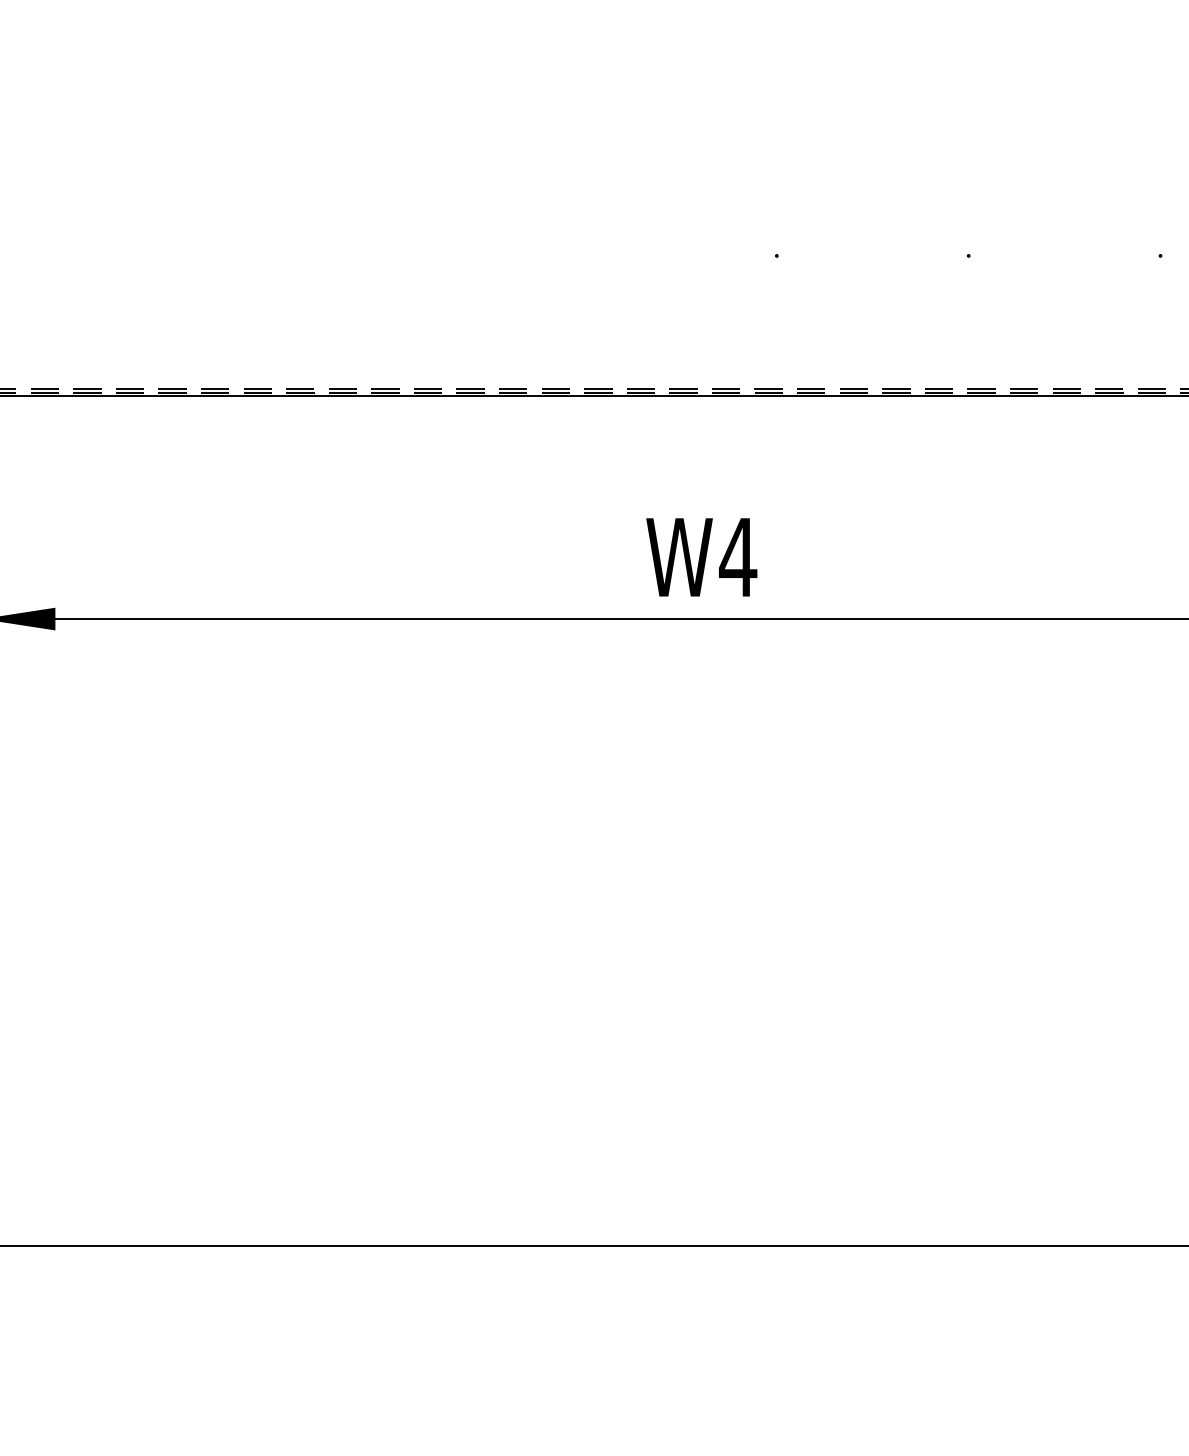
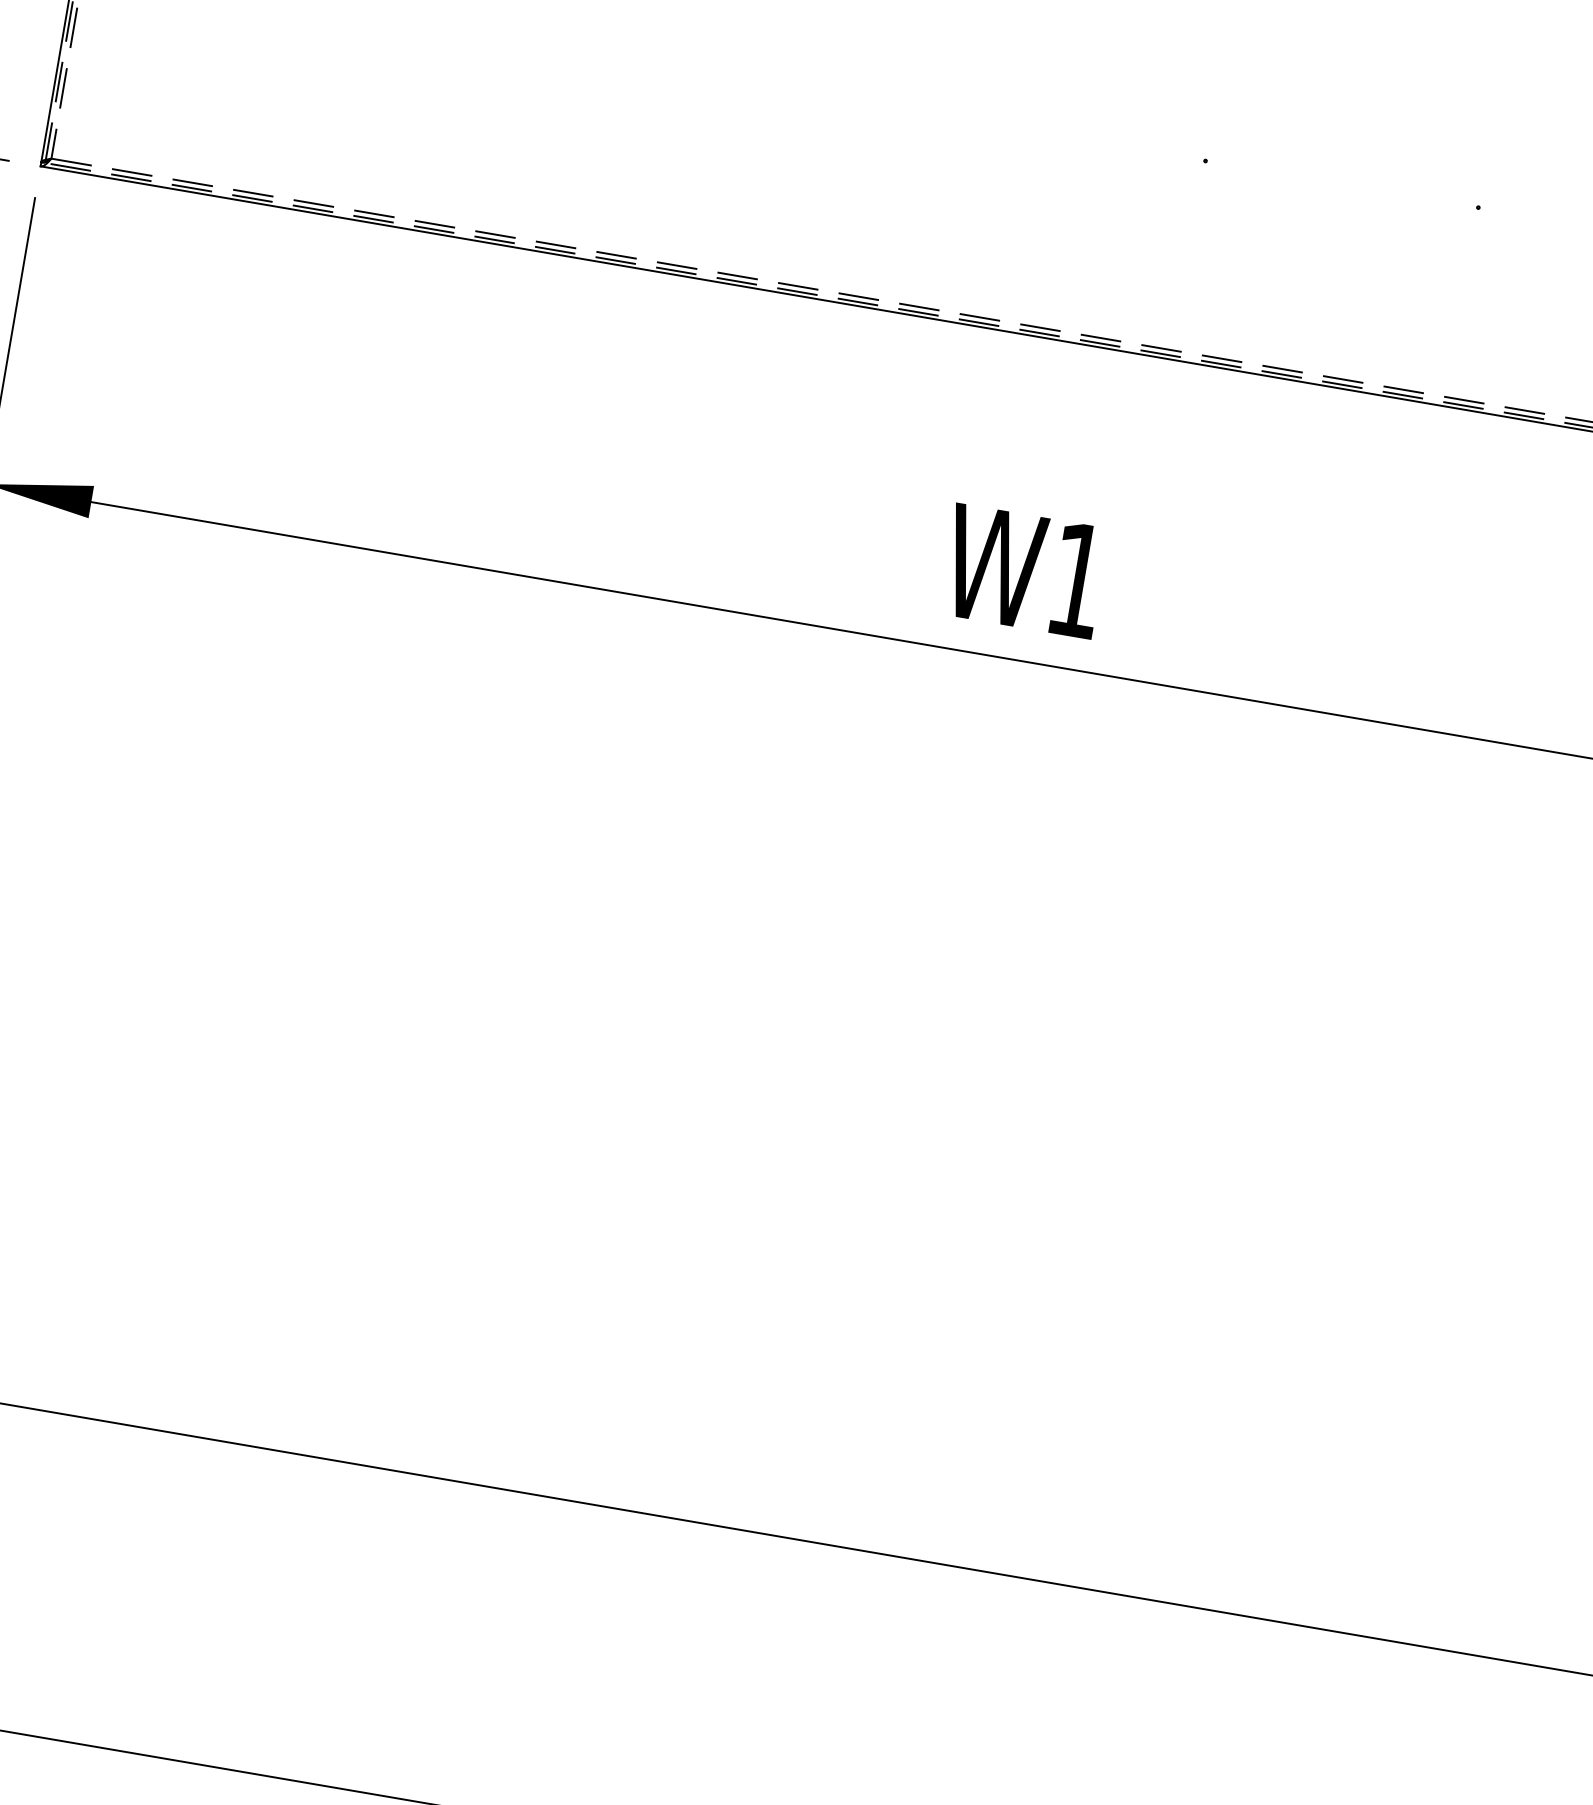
text: (738, 557) -> (1077, 580), W4 -> W1

